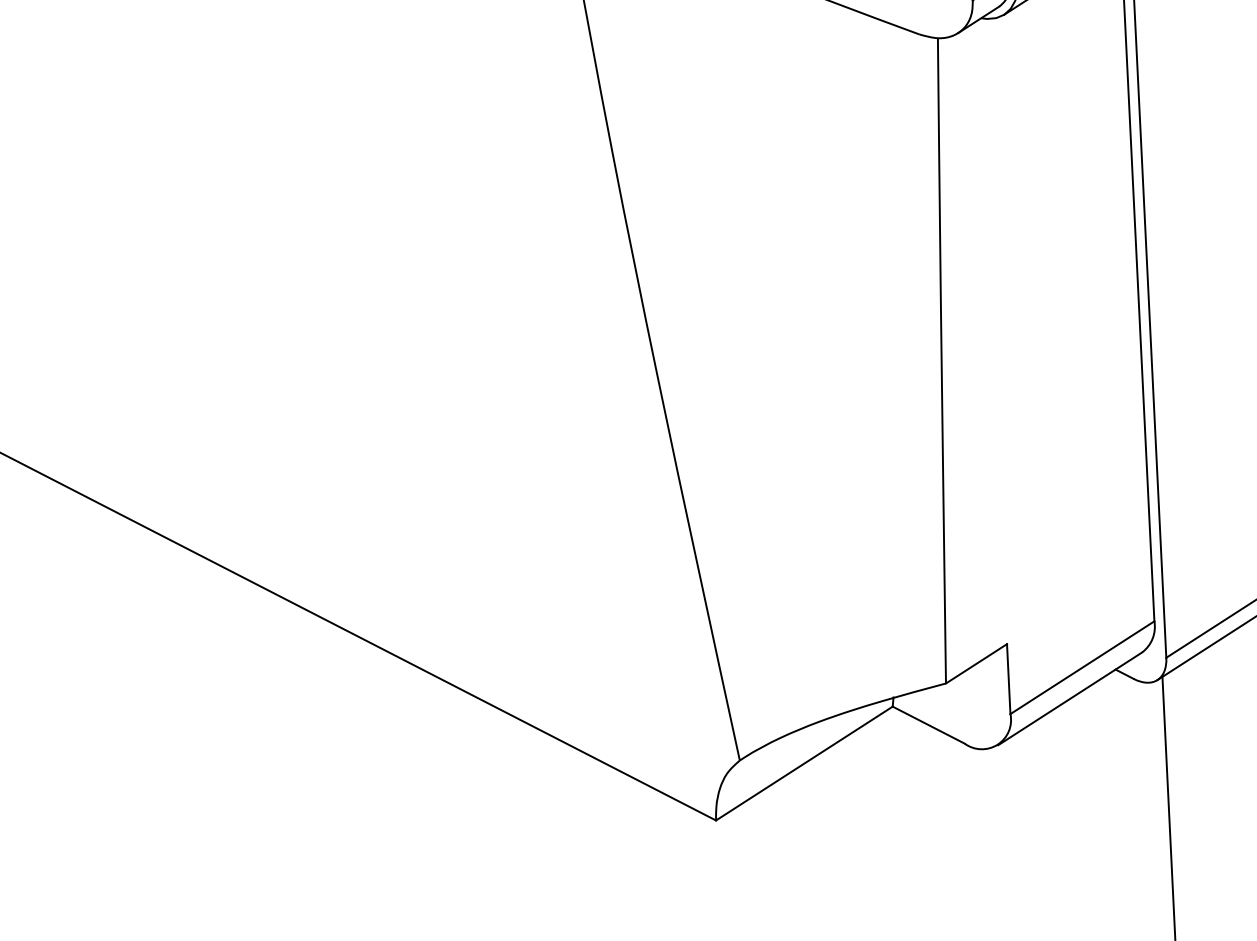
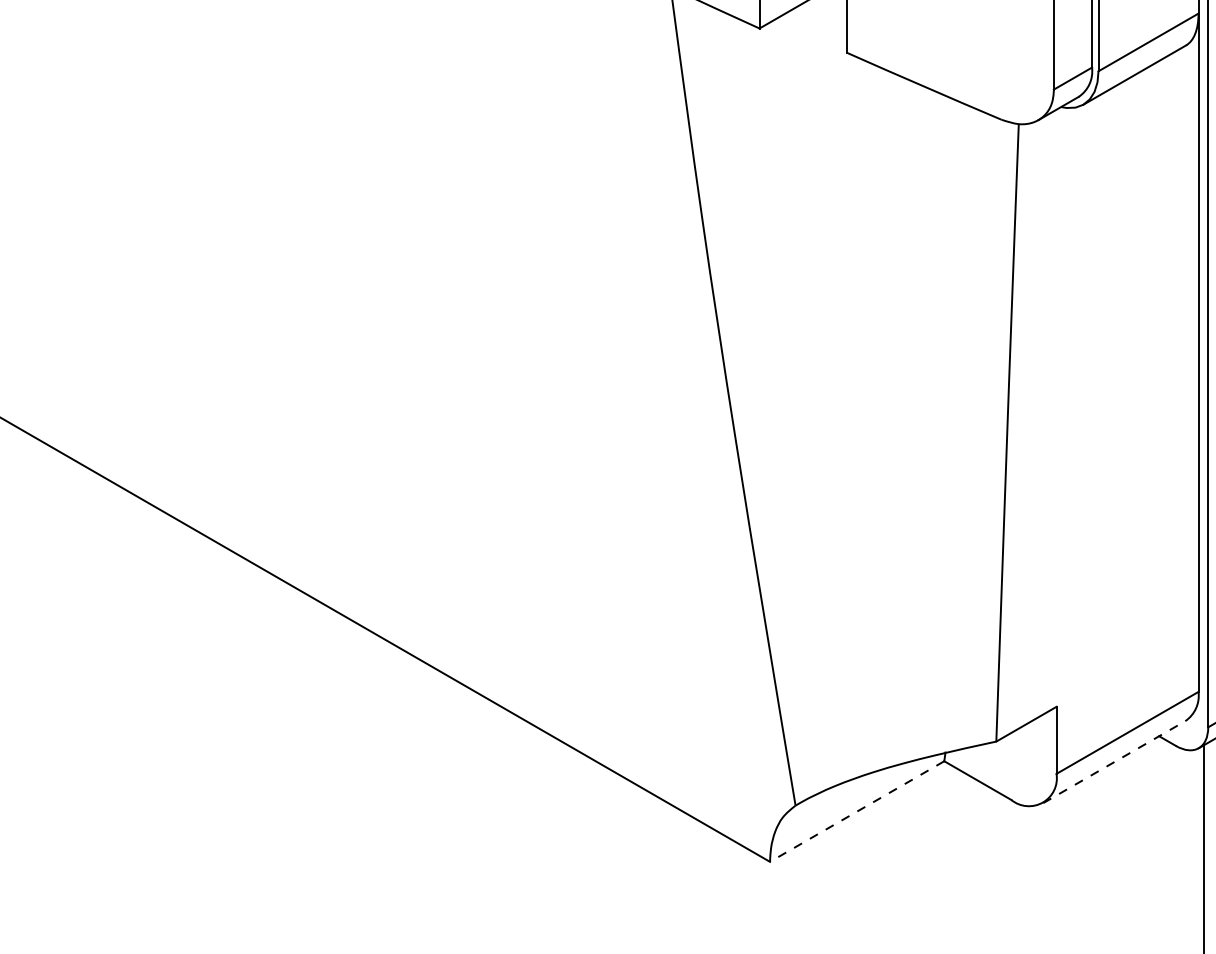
line: (1070, 699) -> (1114, 762), solid -> dashed
line: (804, 763) -> (857, 811), solid -> dashed

